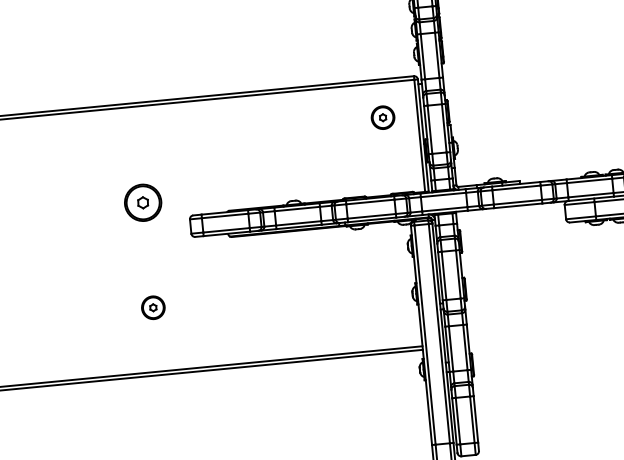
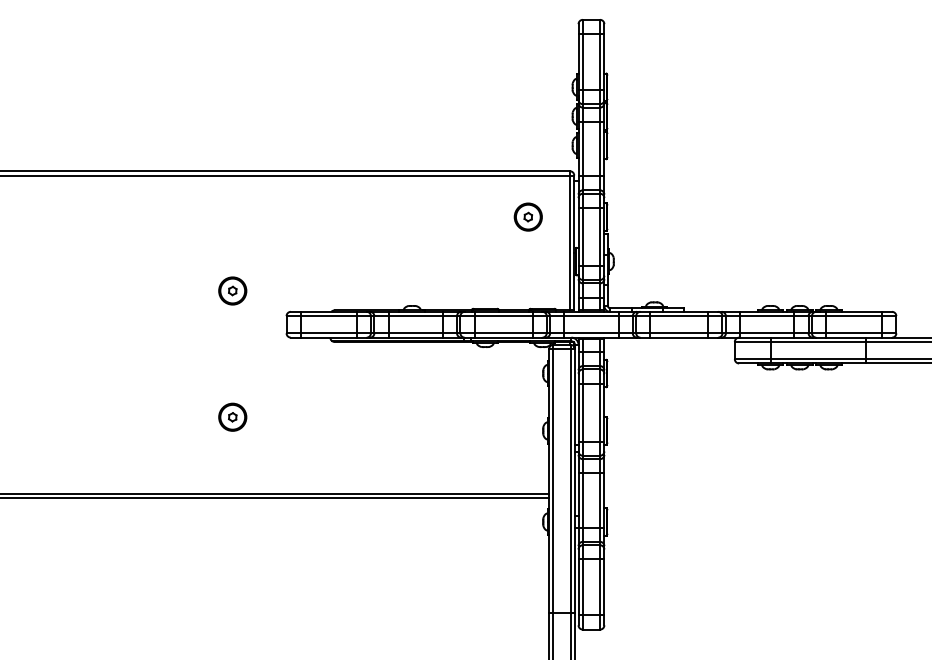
part: (143, 202) -> (232, 290), size x0.62

